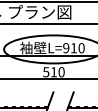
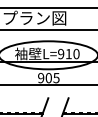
text: (53, 71) -> (48, 77), 510 -> 905

